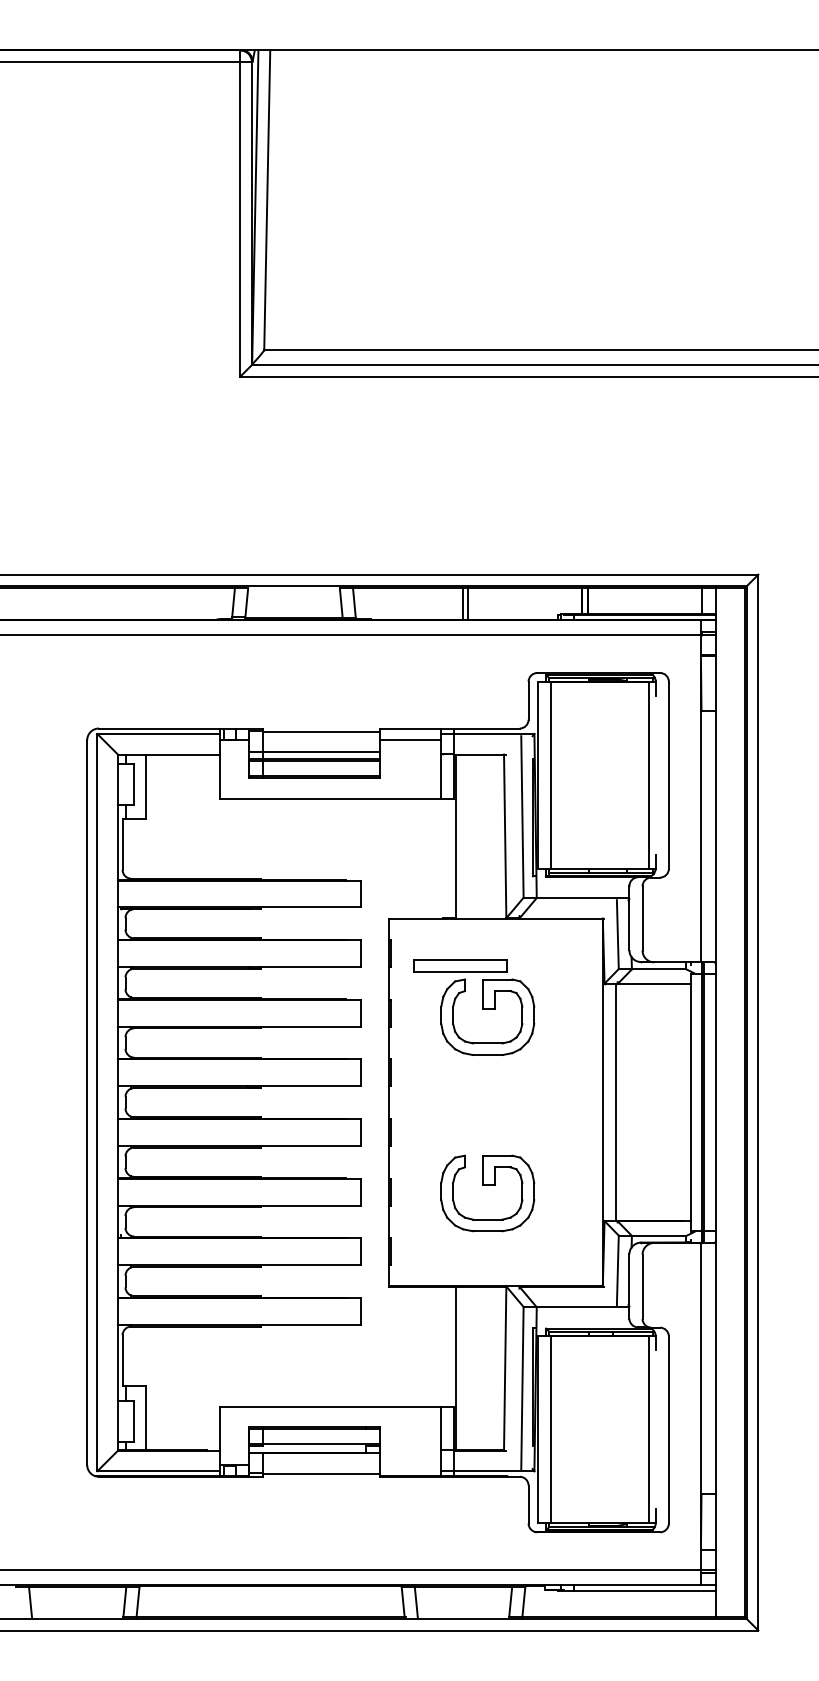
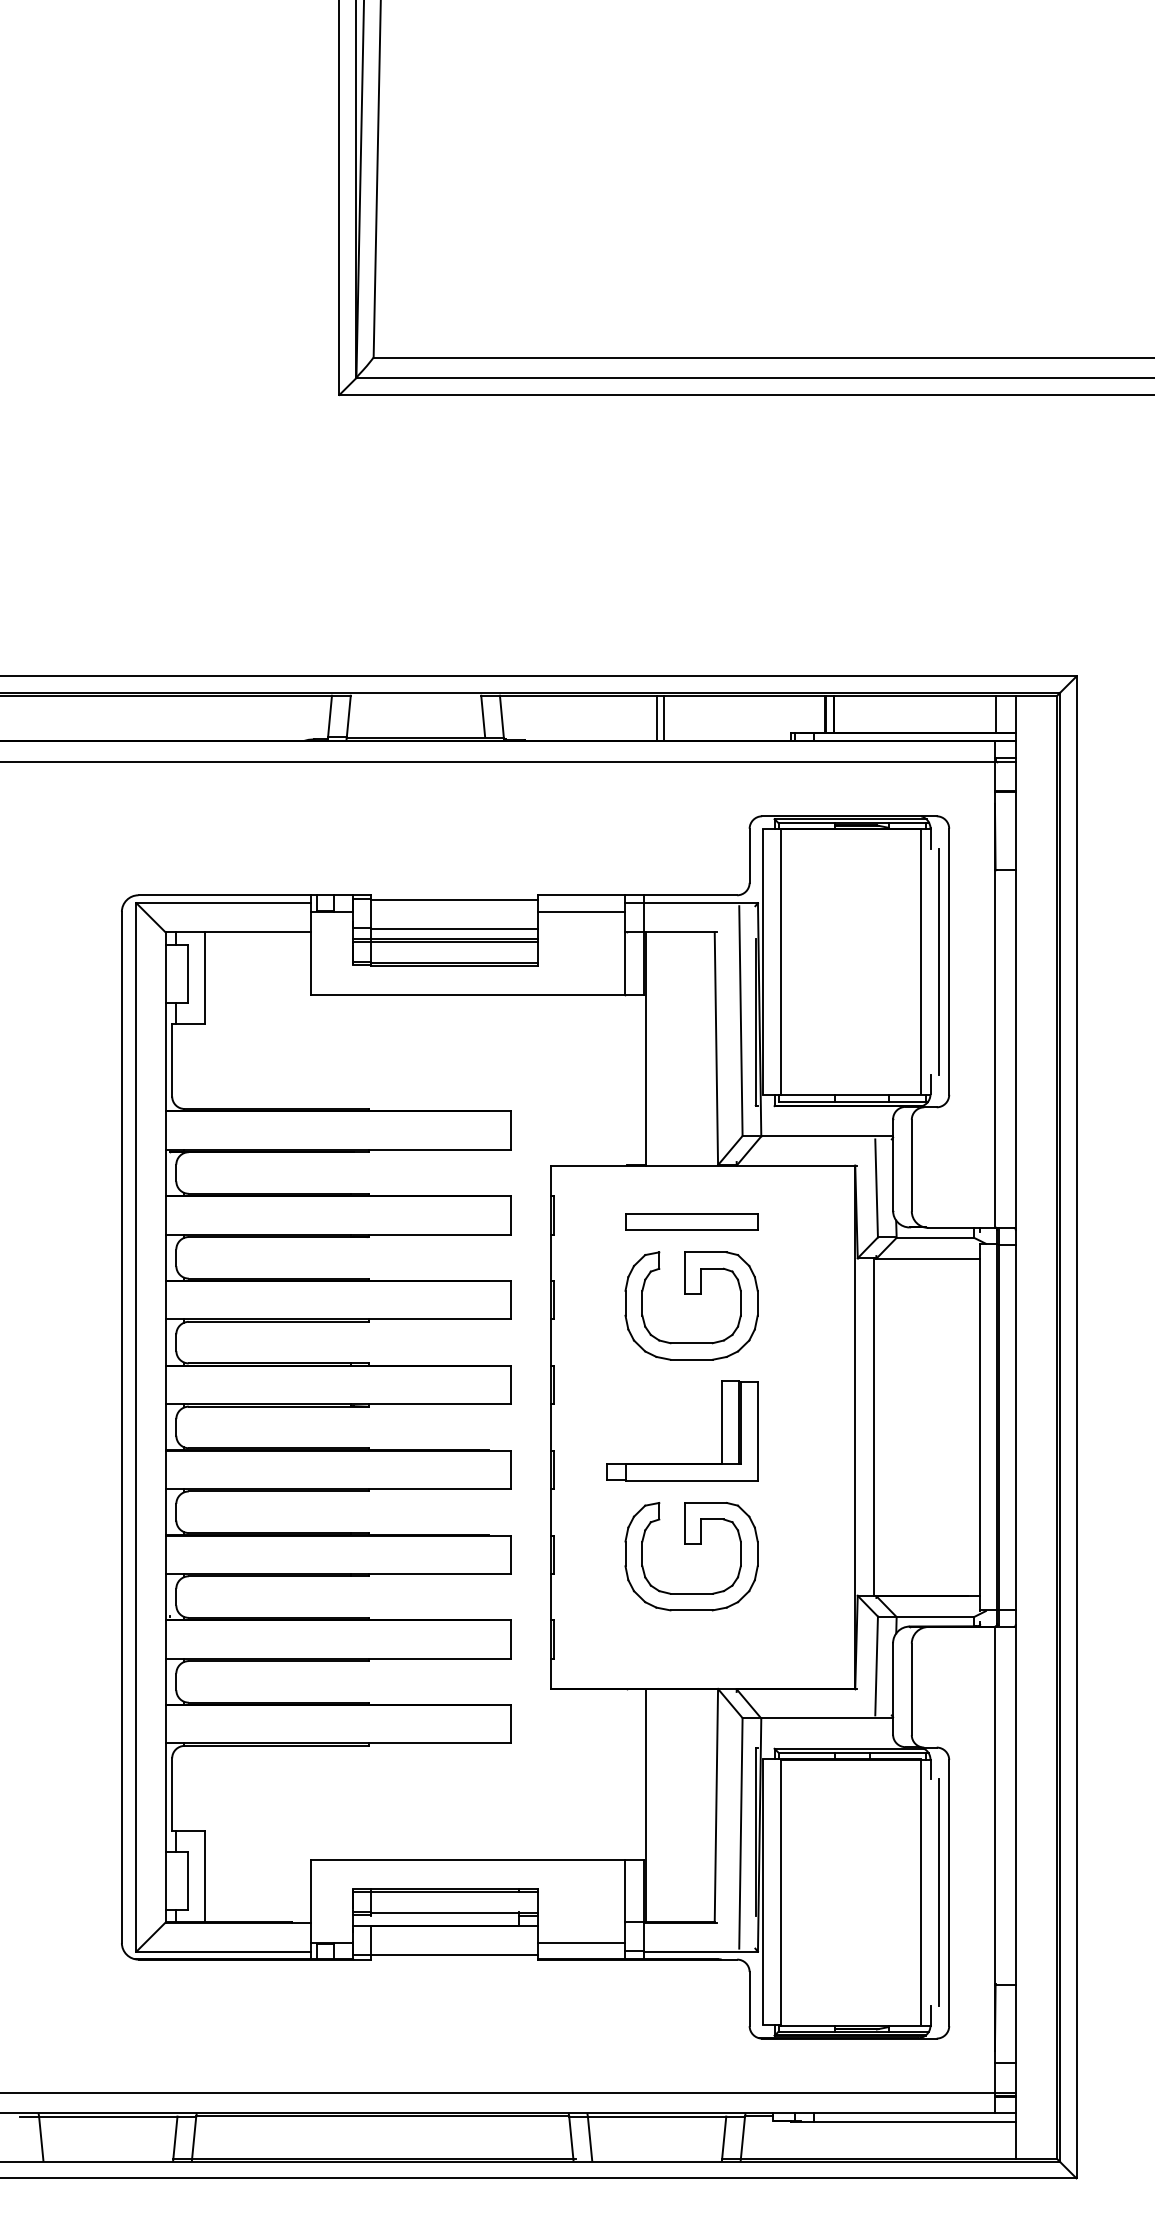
line: (661, 775) -> (938, 962), added
part: (460, 965) -> (691, 1220), moved
part: (480, 1127) -> (681, 1462), added
line: (661, 1429) -> (938, 1892), added
line: (409, 1465) -> (580, 1943), added

